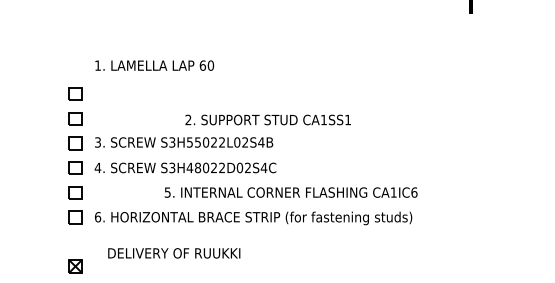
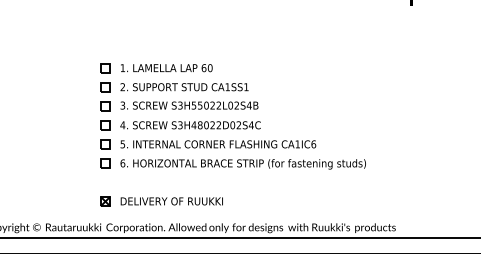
text: (154, 66) -> (166, 68), moved
text: (268, 120) -> (184, 87), moved
text: (291, 192) -> (218, 144), moved
text: (173, 253) -> (171, 201), moved

